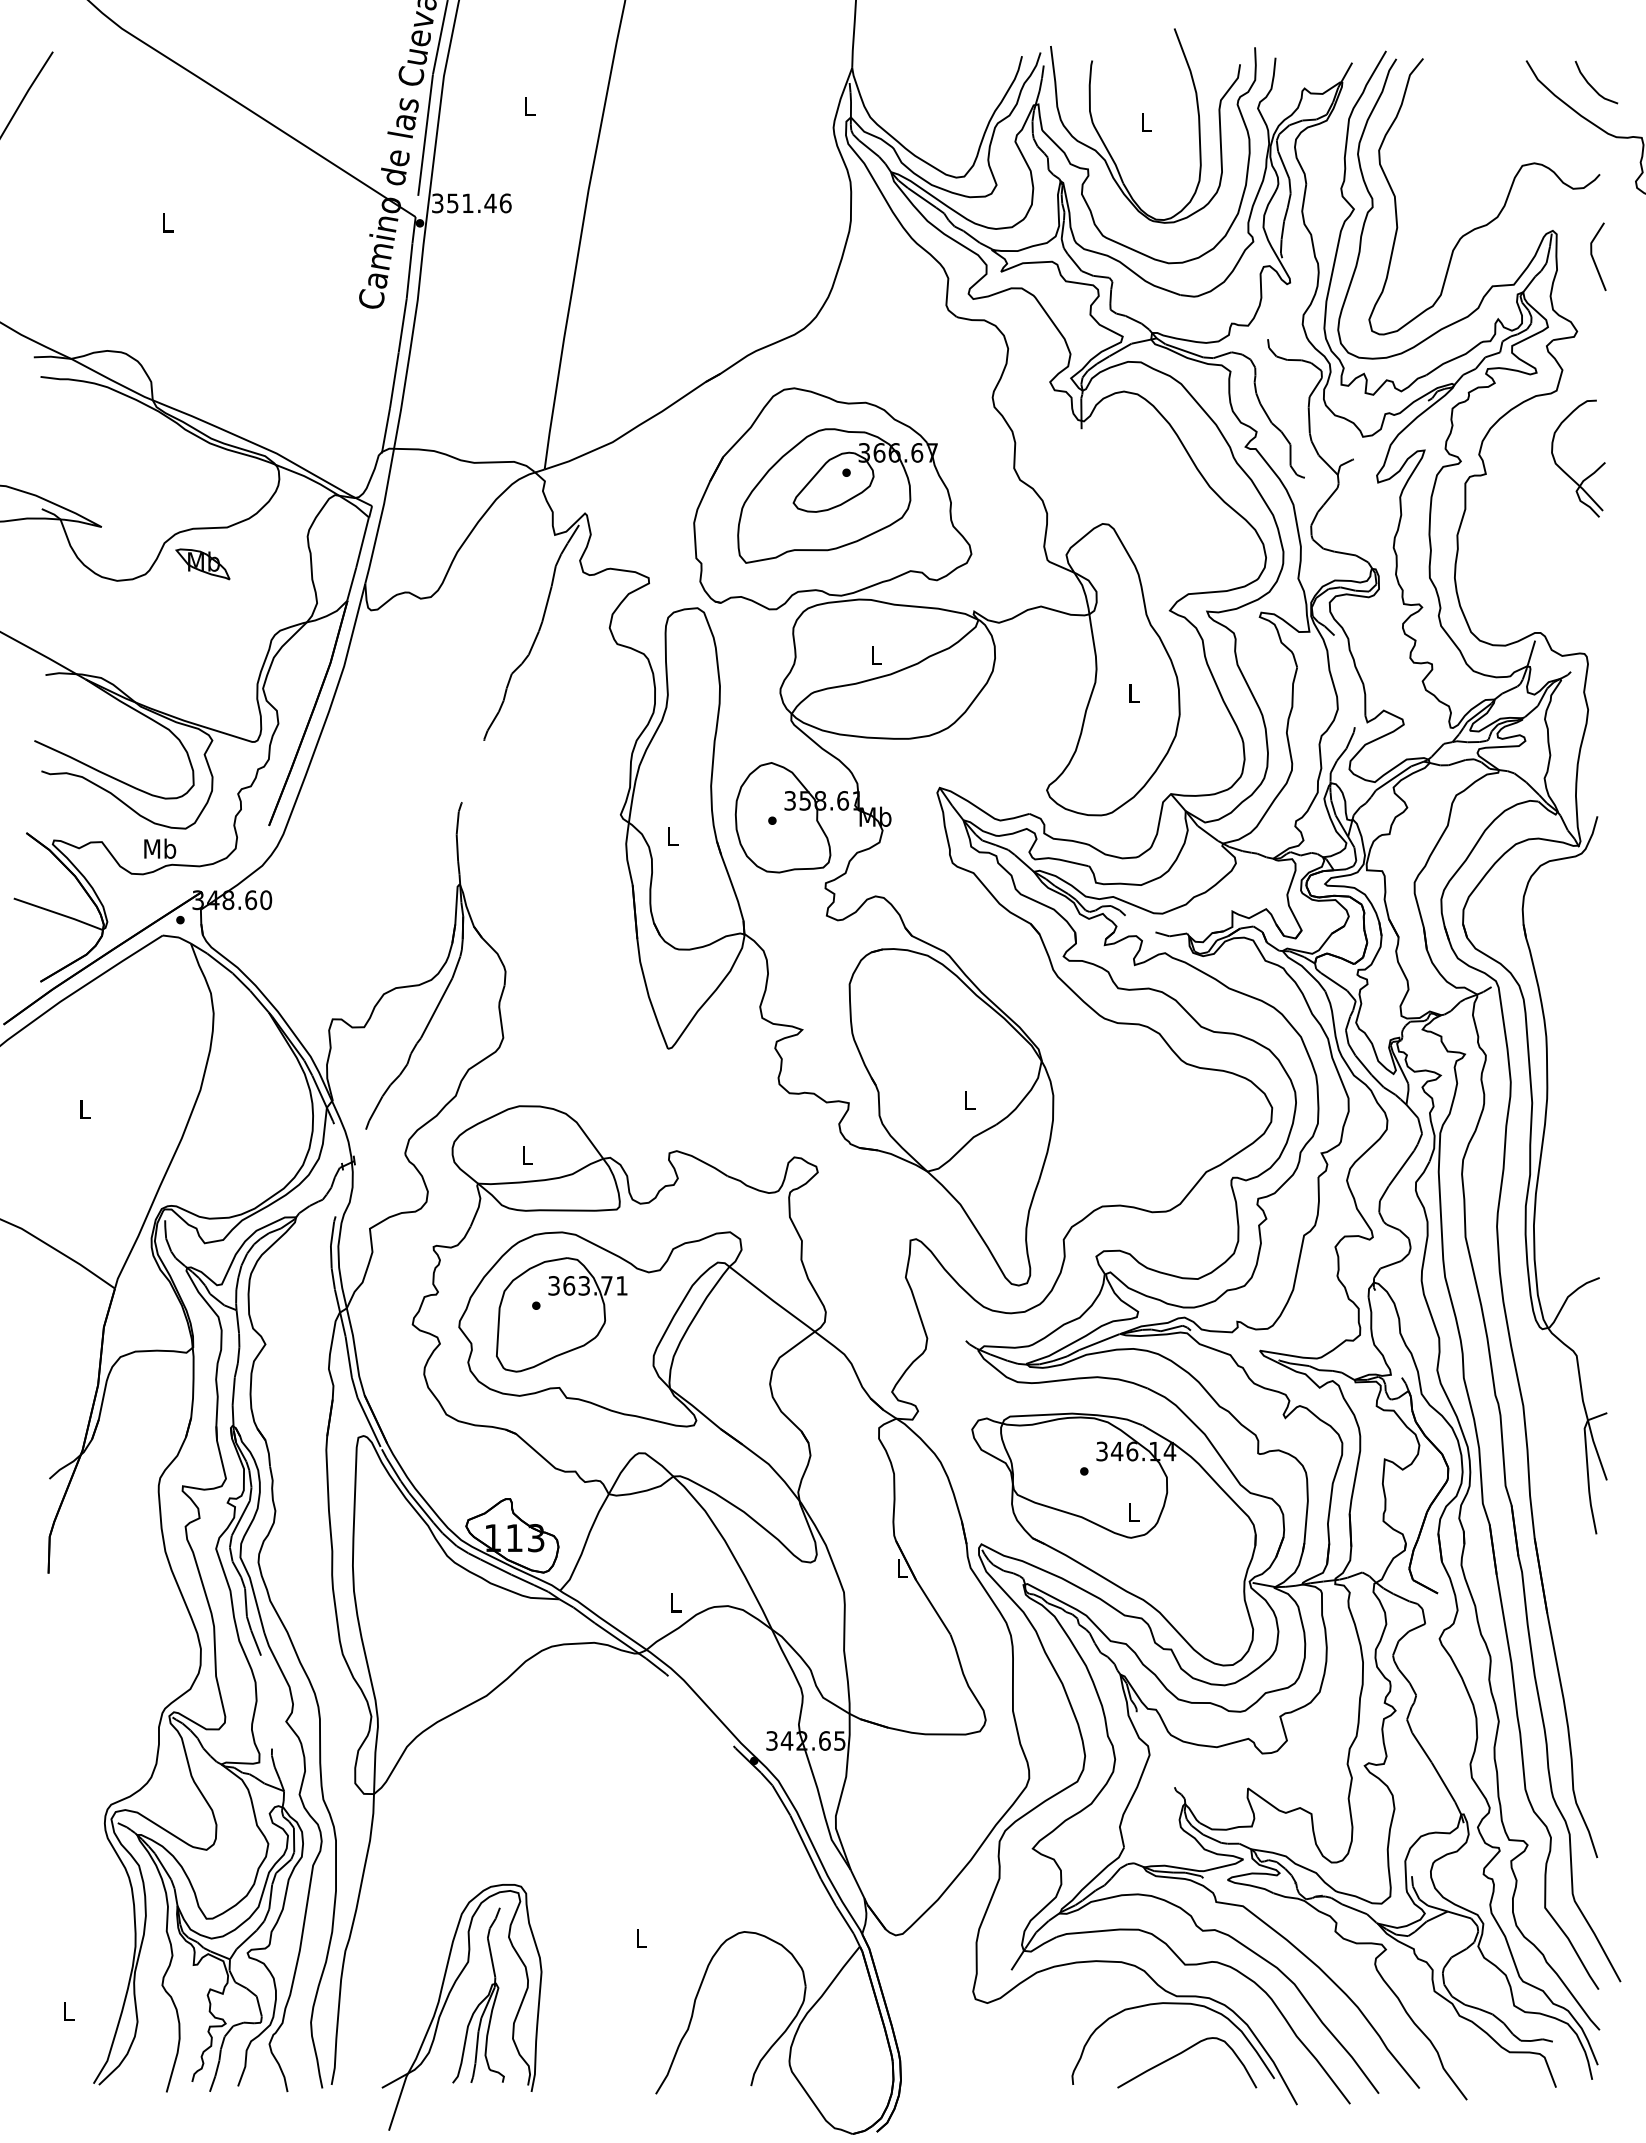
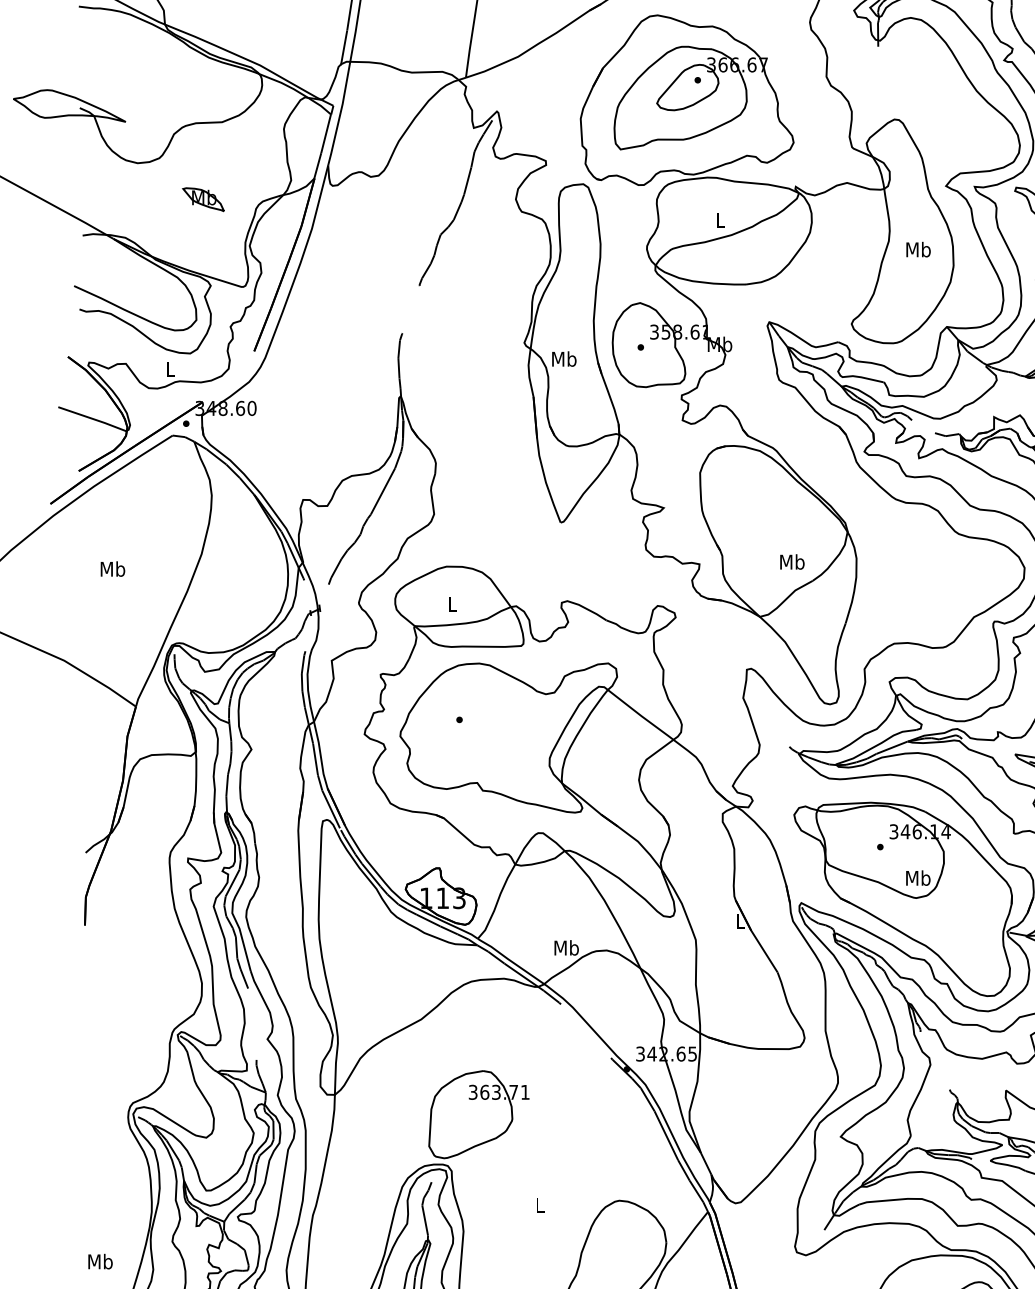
part: (202, 564) -> (203, 199), moved
text: (1133, 693) -> (918, 249), L -> Mb
text: (672, 835) -> (564, 358), L -> Mb
text: (160, 848) -> (170, 368), Mb -> L
text: (969, 1100) -> (792, 562), L -> Mb
text: (84, 1109) -> (112, 569), L -> Mb
part: (561, 1314) -> (478, 1114), moved
text: (1133, 1511) -> (918, 877), L -> Mb
text: (675, 1602) -> (566, 947), L -> Mb
text: (68, 2011) -> (100, 1261), L -> Mb

